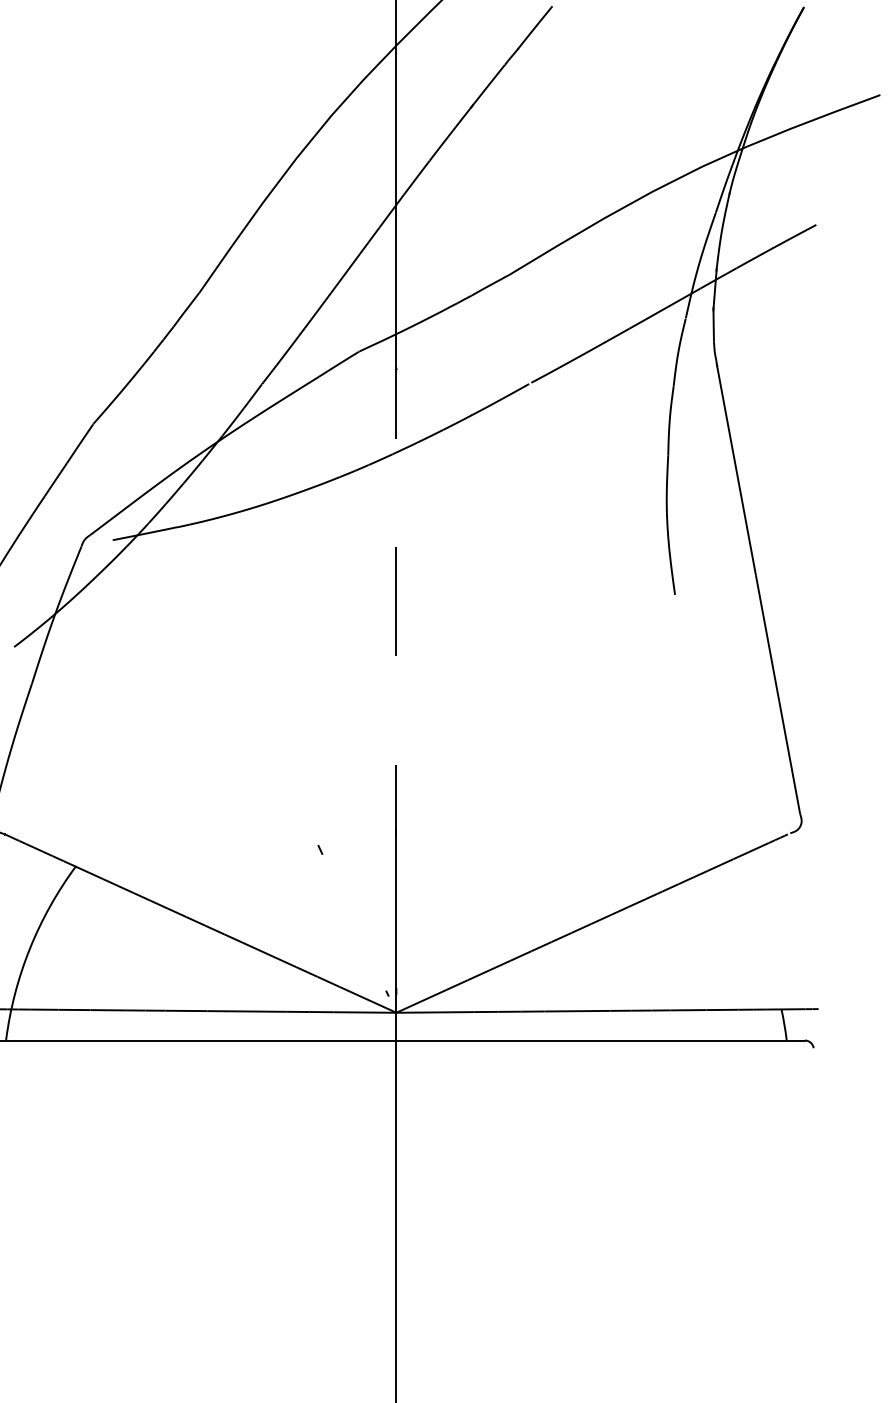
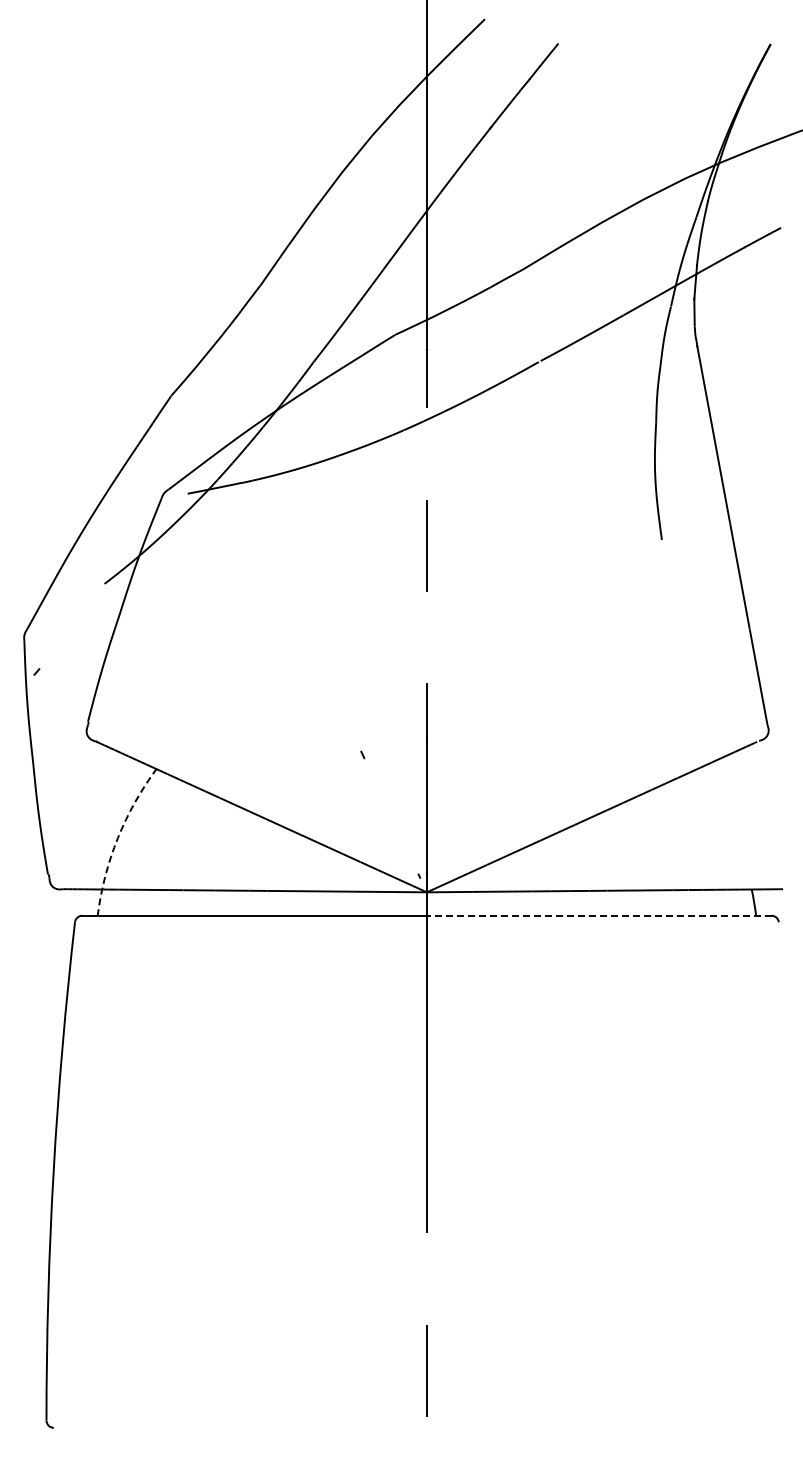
arc: (29, 948) -> (117, 838), solid -> dashed
line: (599, 1040) -> (598, 915), solid -> dashed

